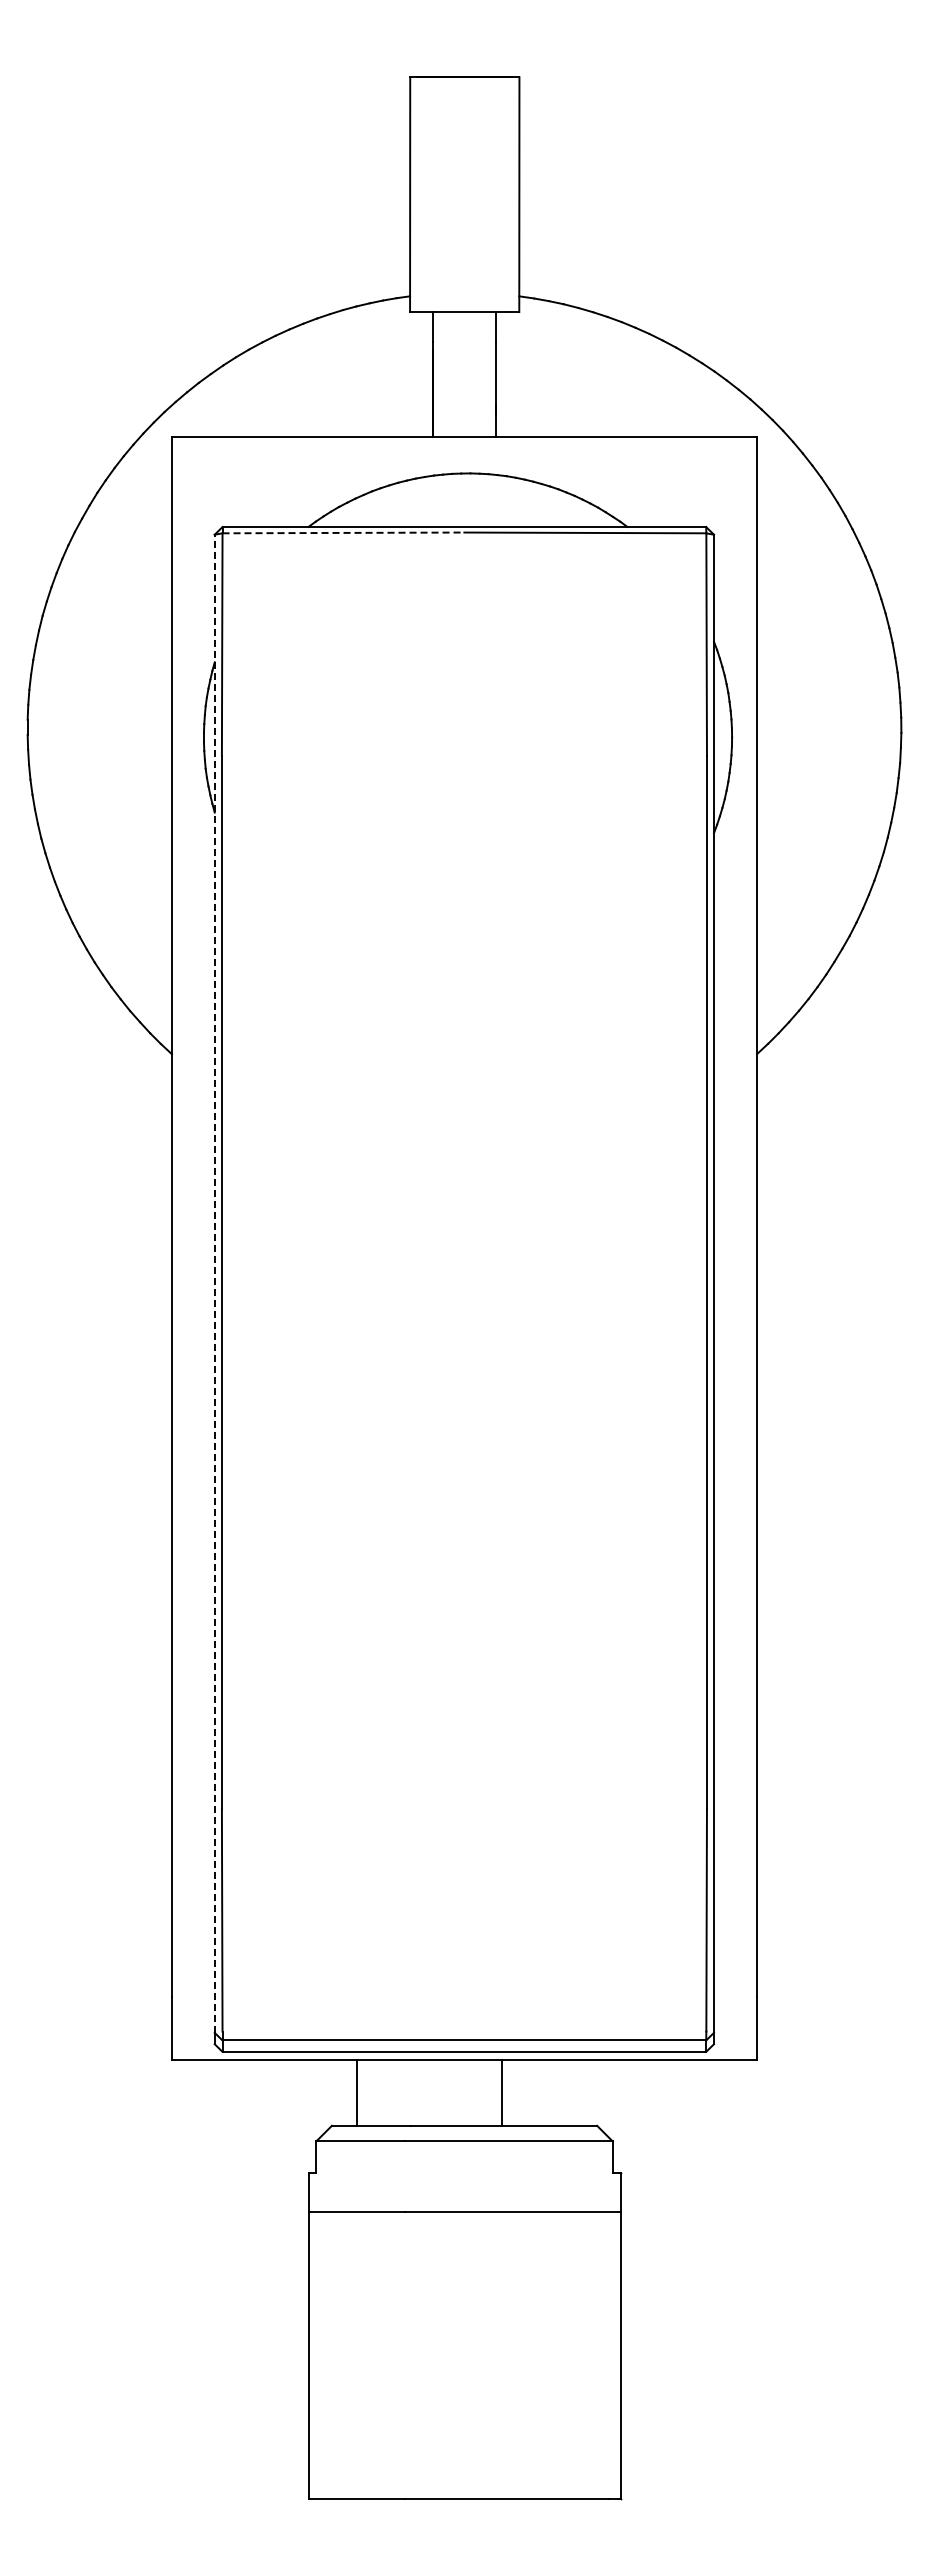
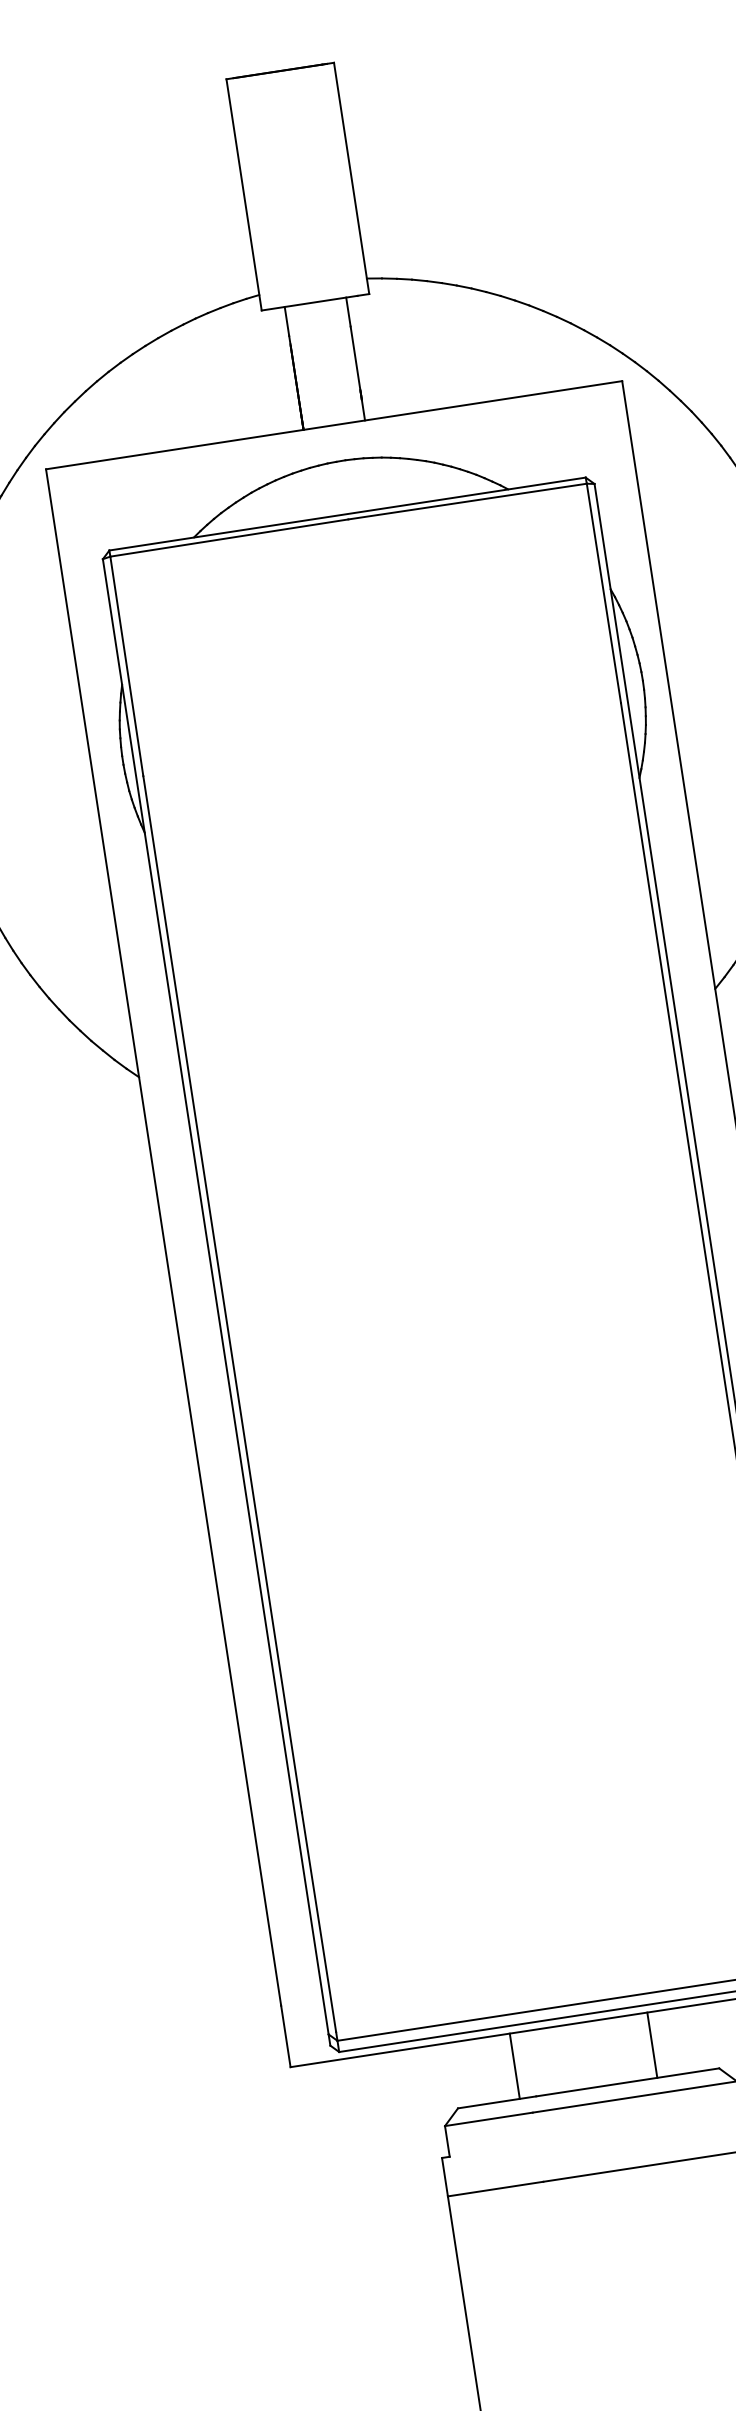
line: (343, 532) -> (229, 537), dashed -> solid
line: (214, 1283) -> (215, 1296), dashed -> solid
line: (356, 2092) -> (514, 2066), moved
line: (502, 2092) -> (652, 2045), moved

